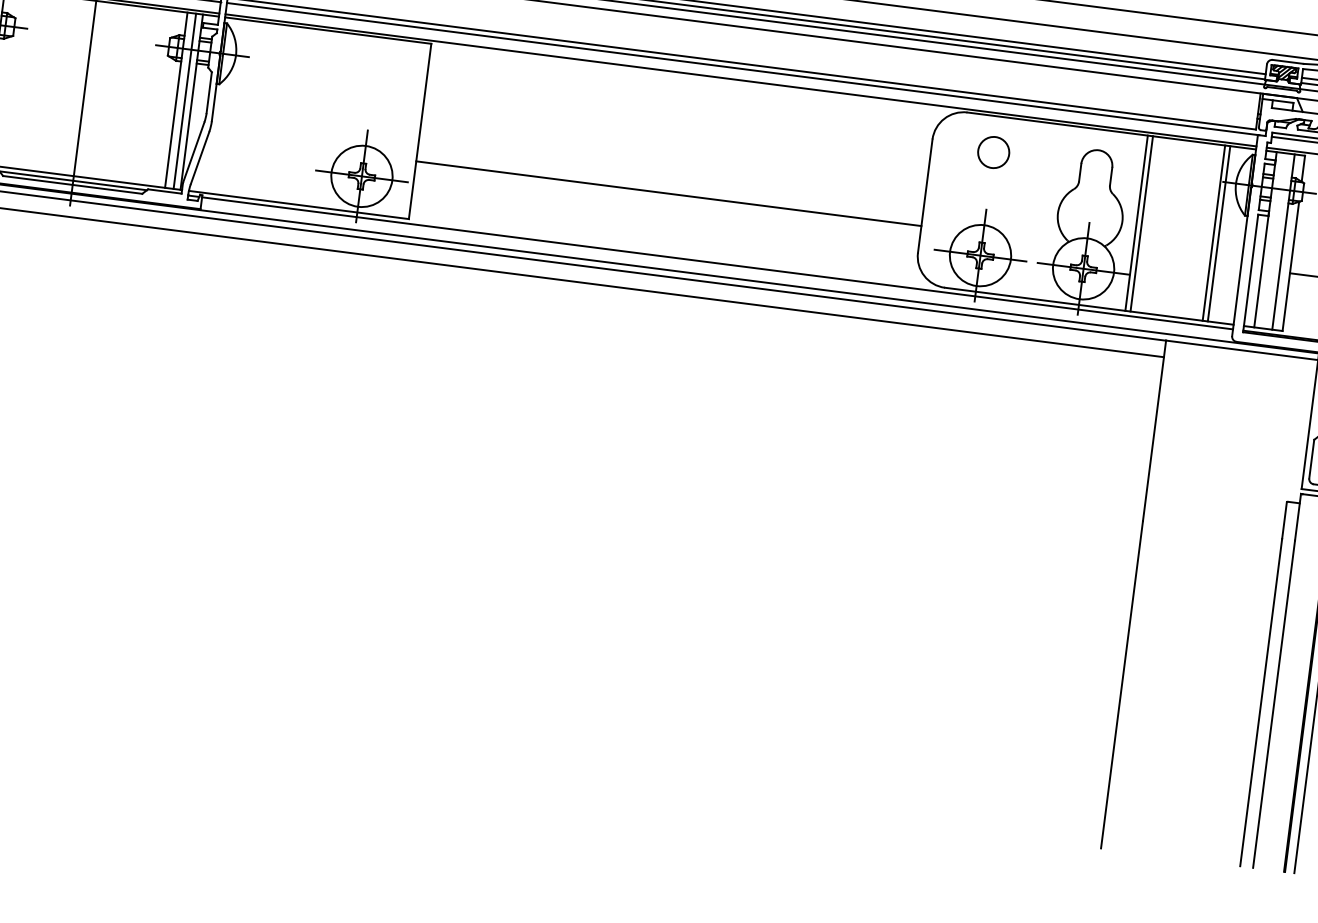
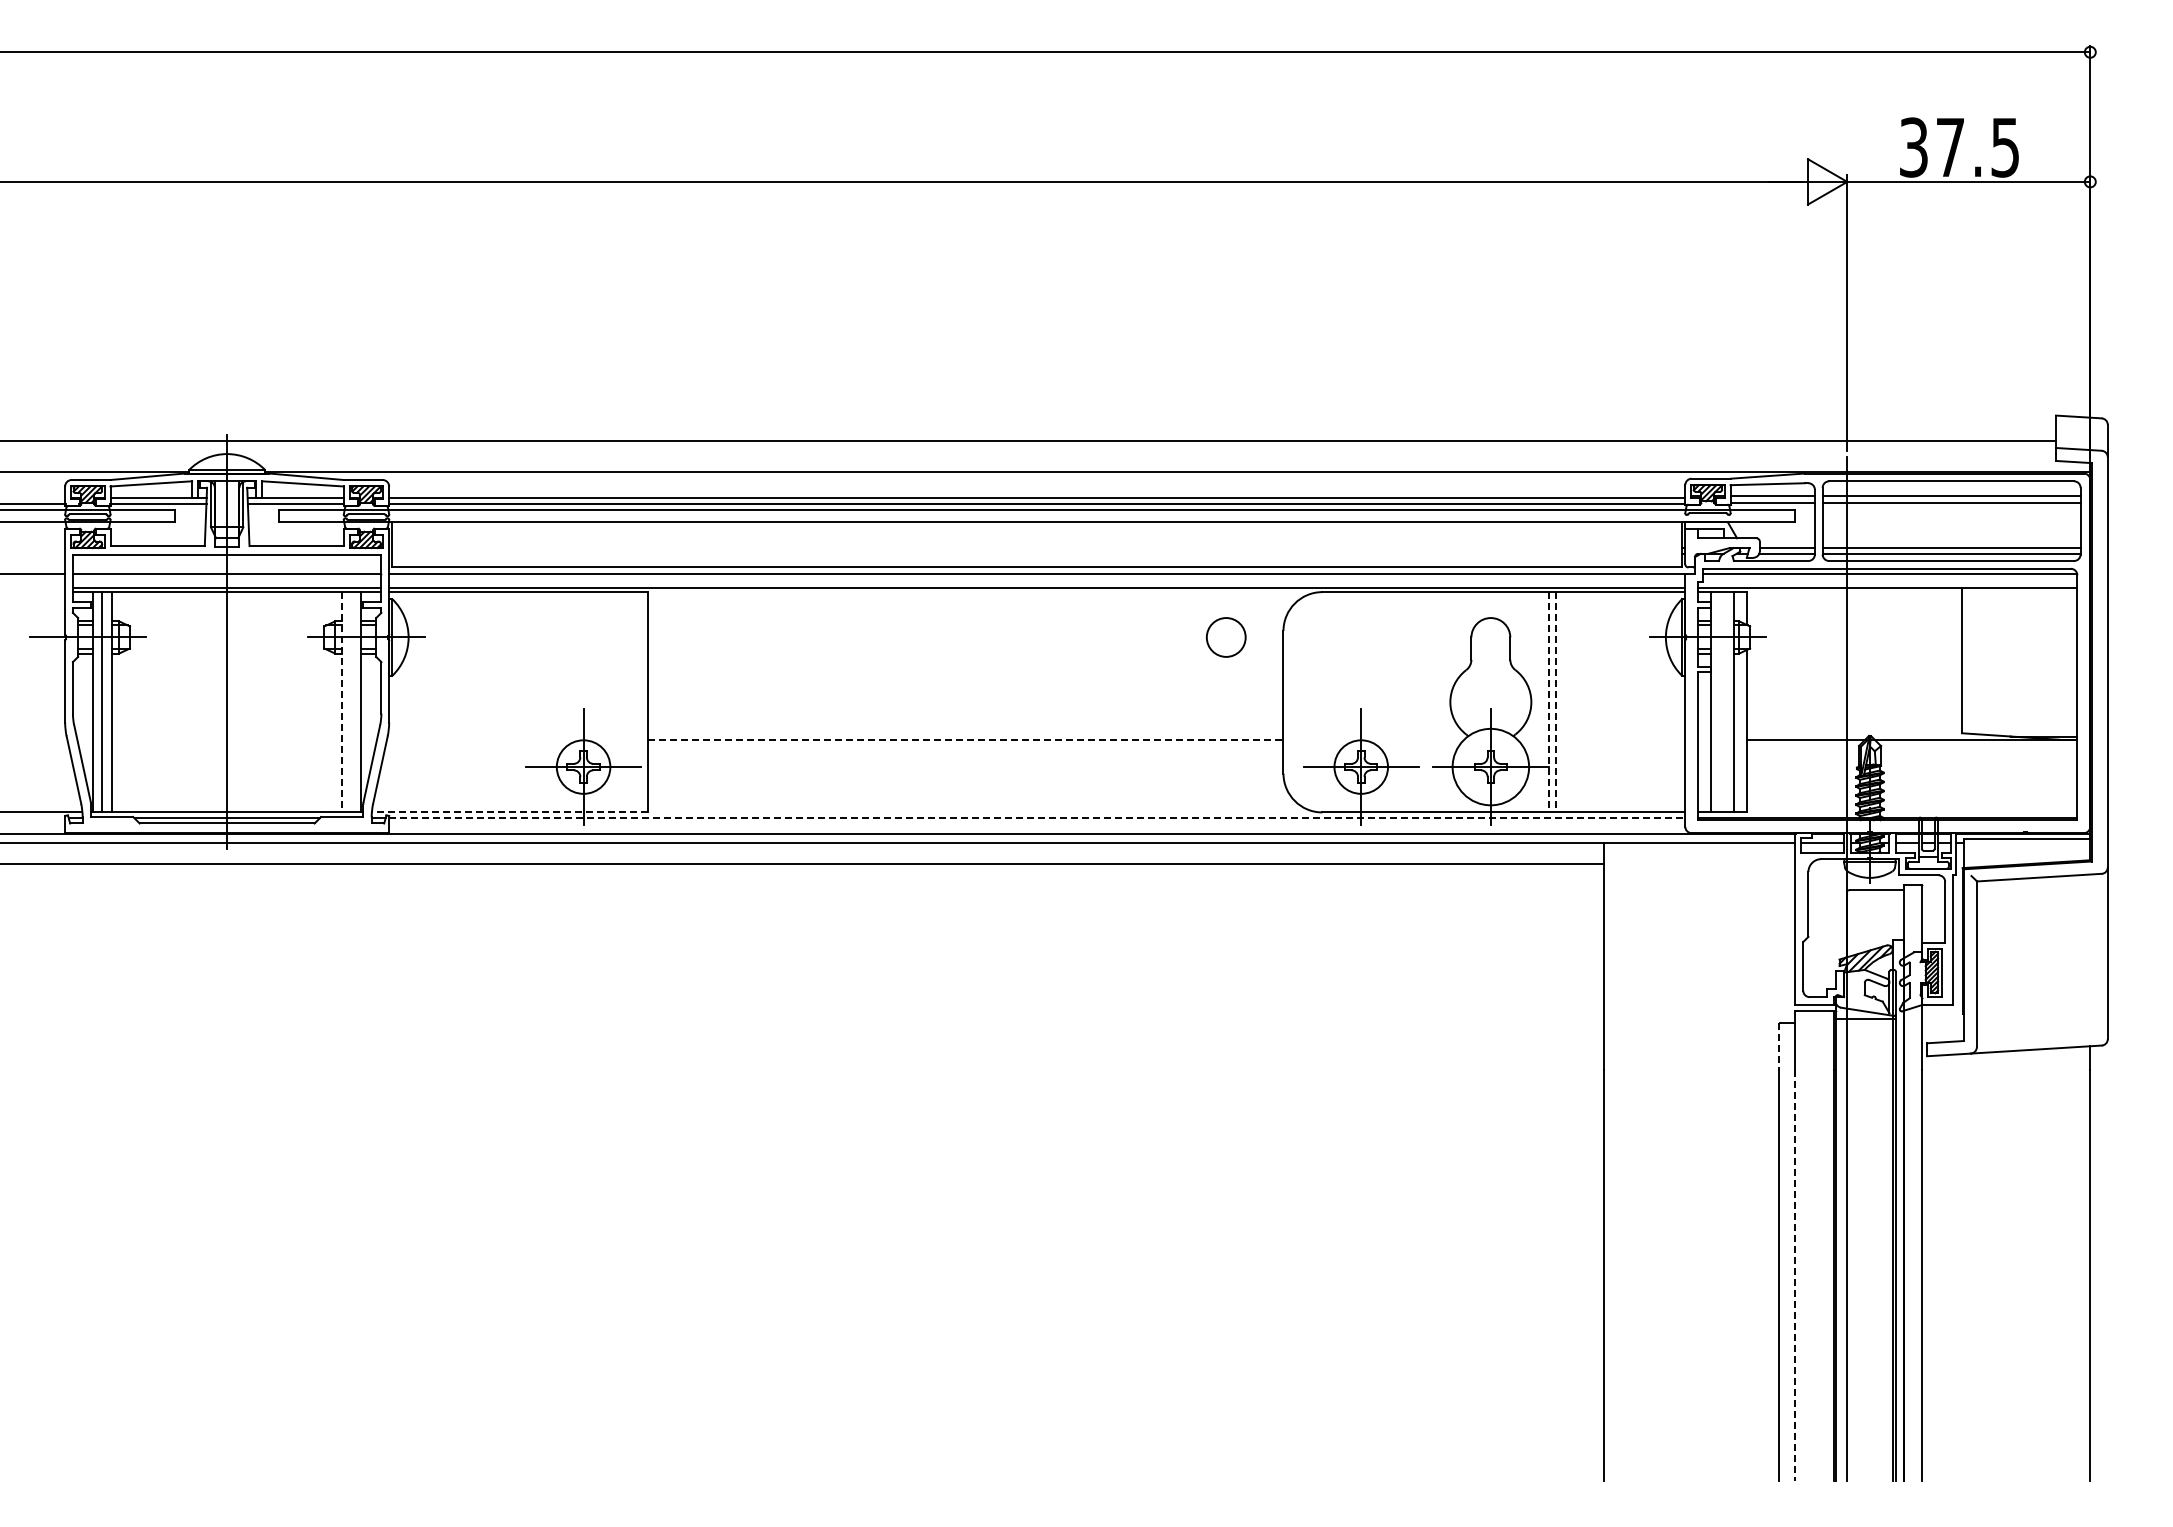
line: (175, 100) -> (341, 702), solid -> dashed
line: (184, 101) -> (352, 702), removed
circle: (993, 152) -> (1225, 637), moved
circle: (361, 175) -> (583, 766), size x0.7
line: (668, 193) -> (965, 739), solid -> dashed
line: (298, 204) -> (509, 812), solid -> dashed
line: (1136, 223) -> (1549, 702), solid -> dashed
line: (1141, 224) -> (1555, 702), solid -> dashed
line: (1213, 233) -> (1646, 702), removed
line: (1218, 233) -> (1652, 702), removed
circle: (980, 255) -> (1361, 766), size x0.7
line: (717, 263) -> (1037, 818), solid -> dashed
line: (1284, 520) -> (1779, 1046), solid -> dashed
line: (1274, 704) -> (1795, 1275), solid -> dashed

